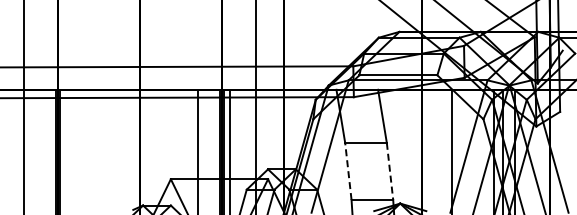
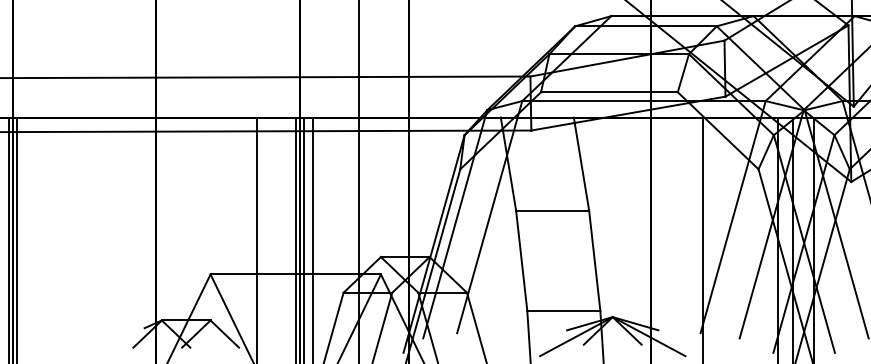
line: (348, 171) -> (521, 260), dashed -> solid
line: (390, 171) -> (595, 260), dashed -> solid

